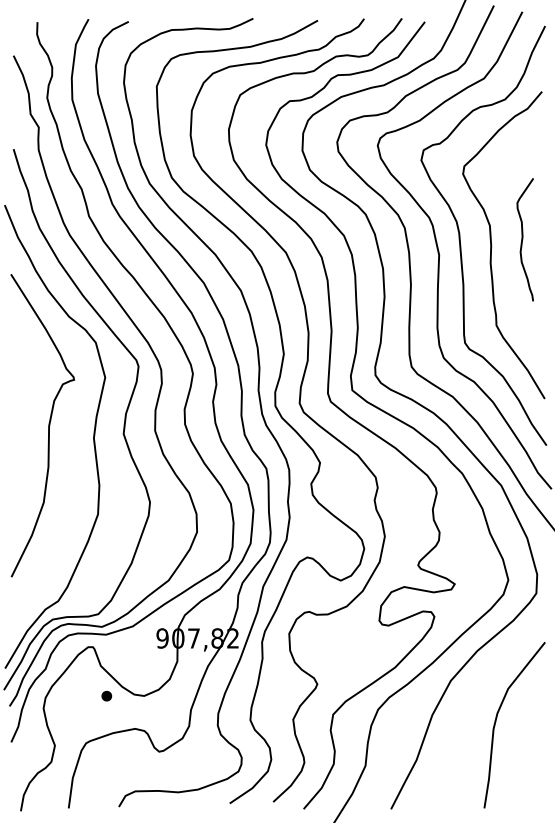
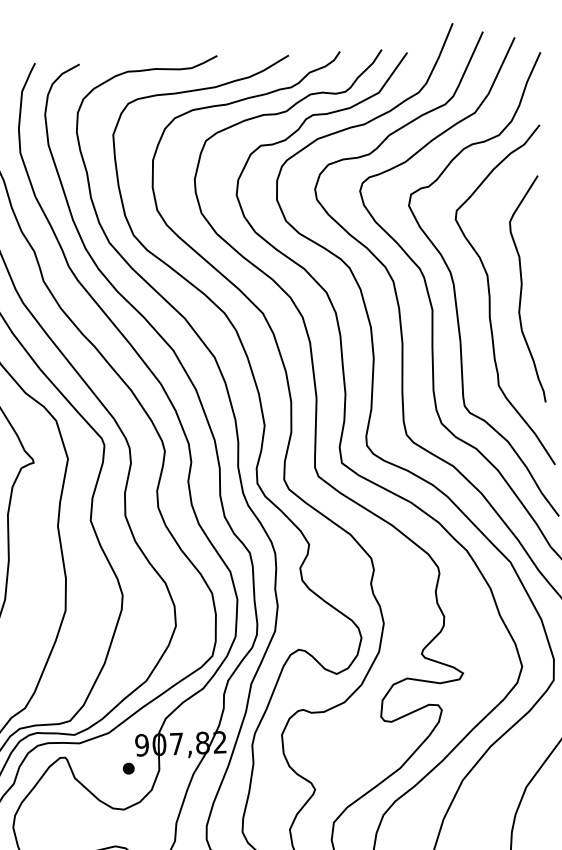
part: (525, 239) -> (527, 289), size x1.67
part: (106, 695) -> (128, 767), moved

